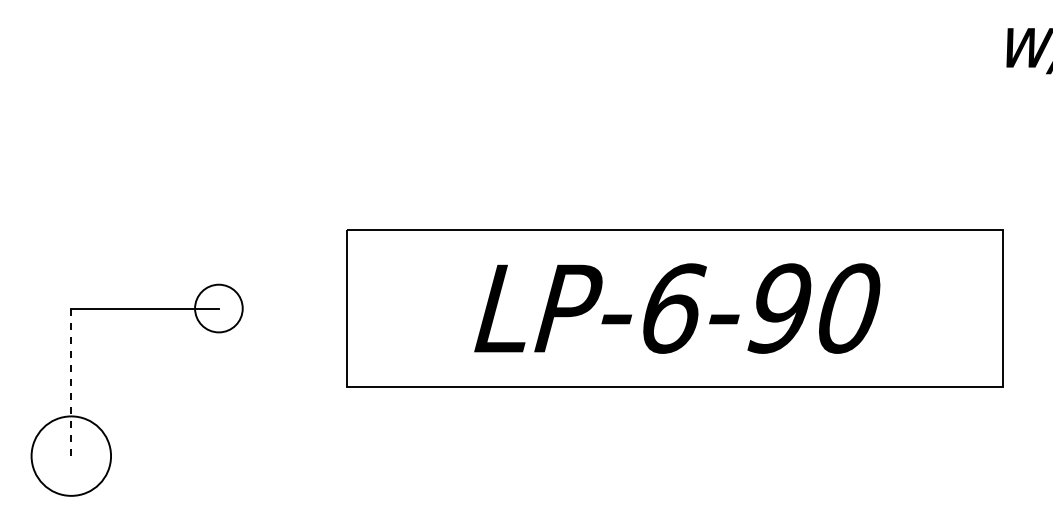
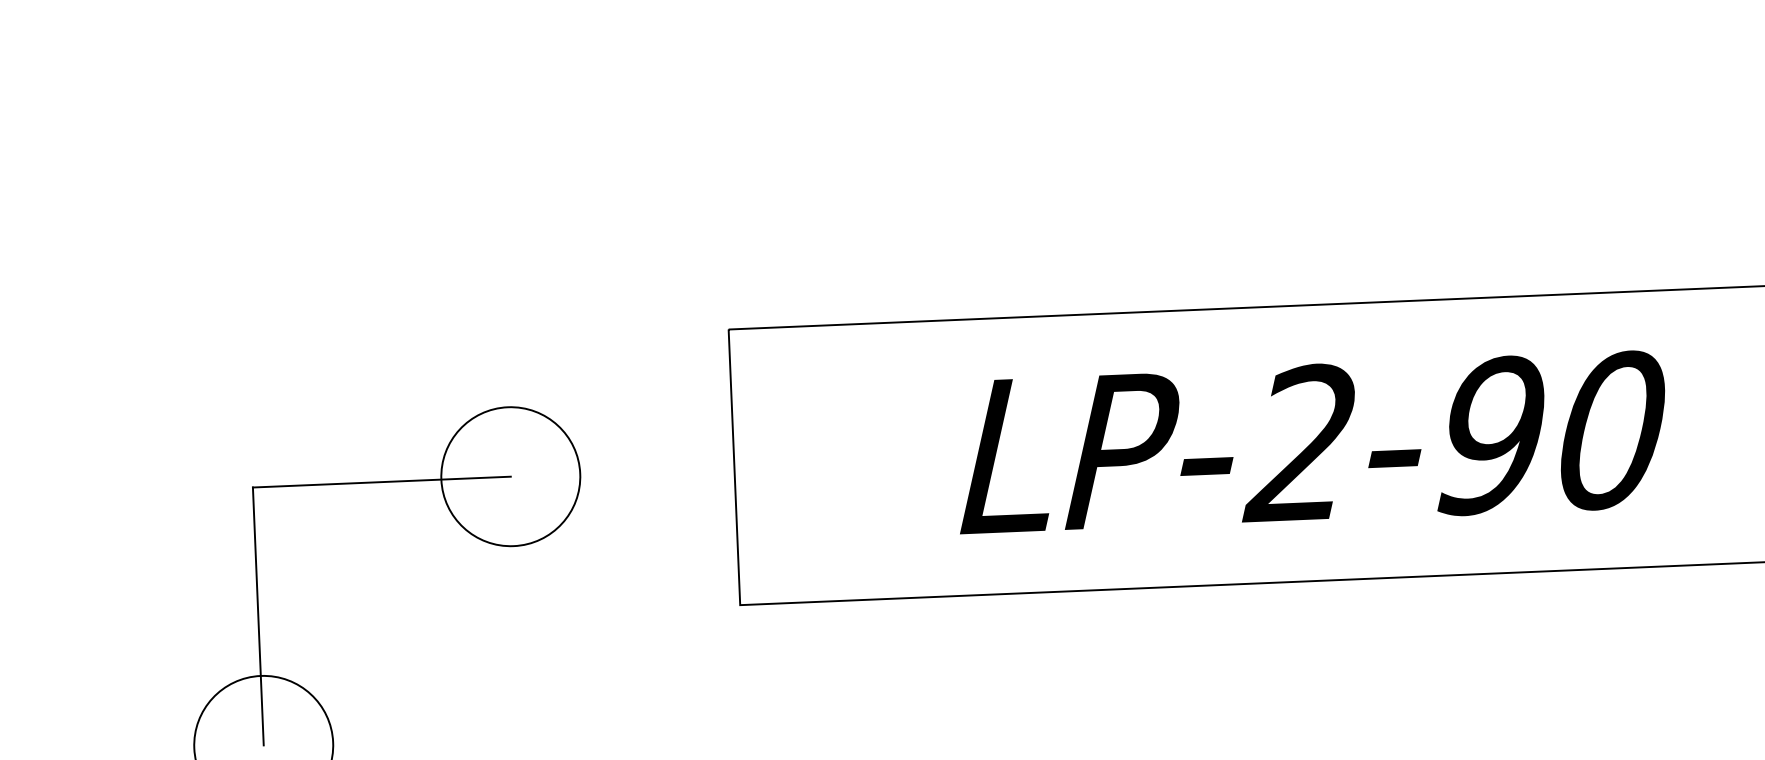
circle: (218, 308) -> (510, 476), size x1.67
text: (670, 308) -> (1299, 443), LP-6-90 -> LP-2-90
line: (71, 382) -> (258, 616), dashed -> solid

